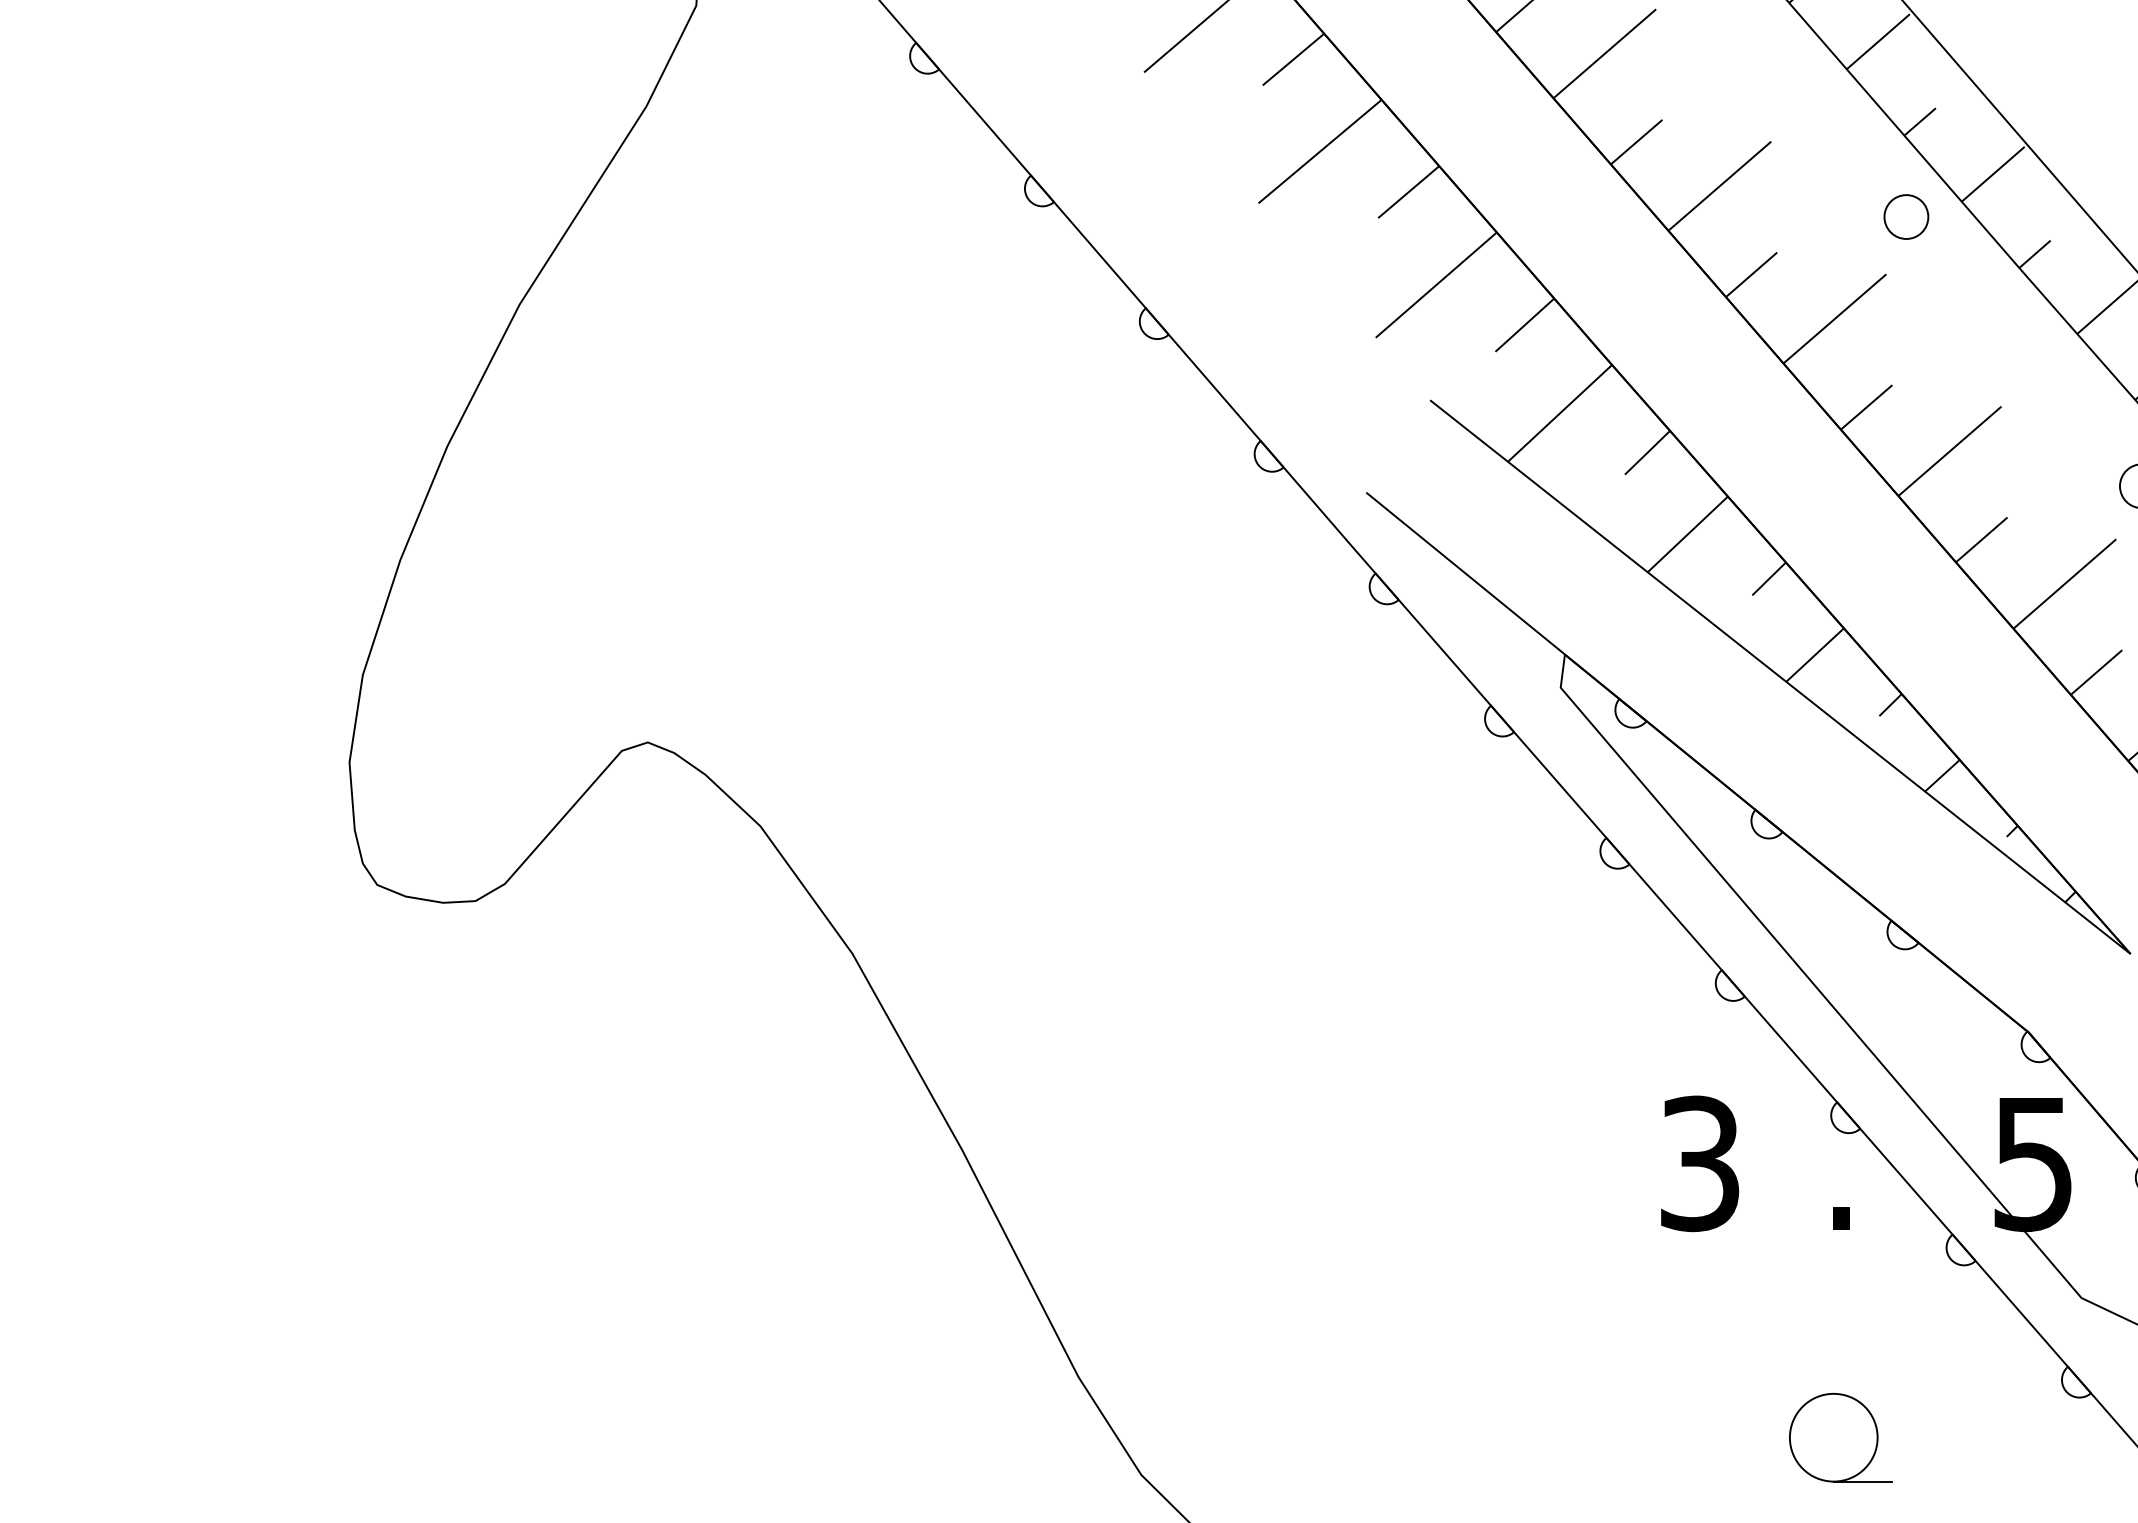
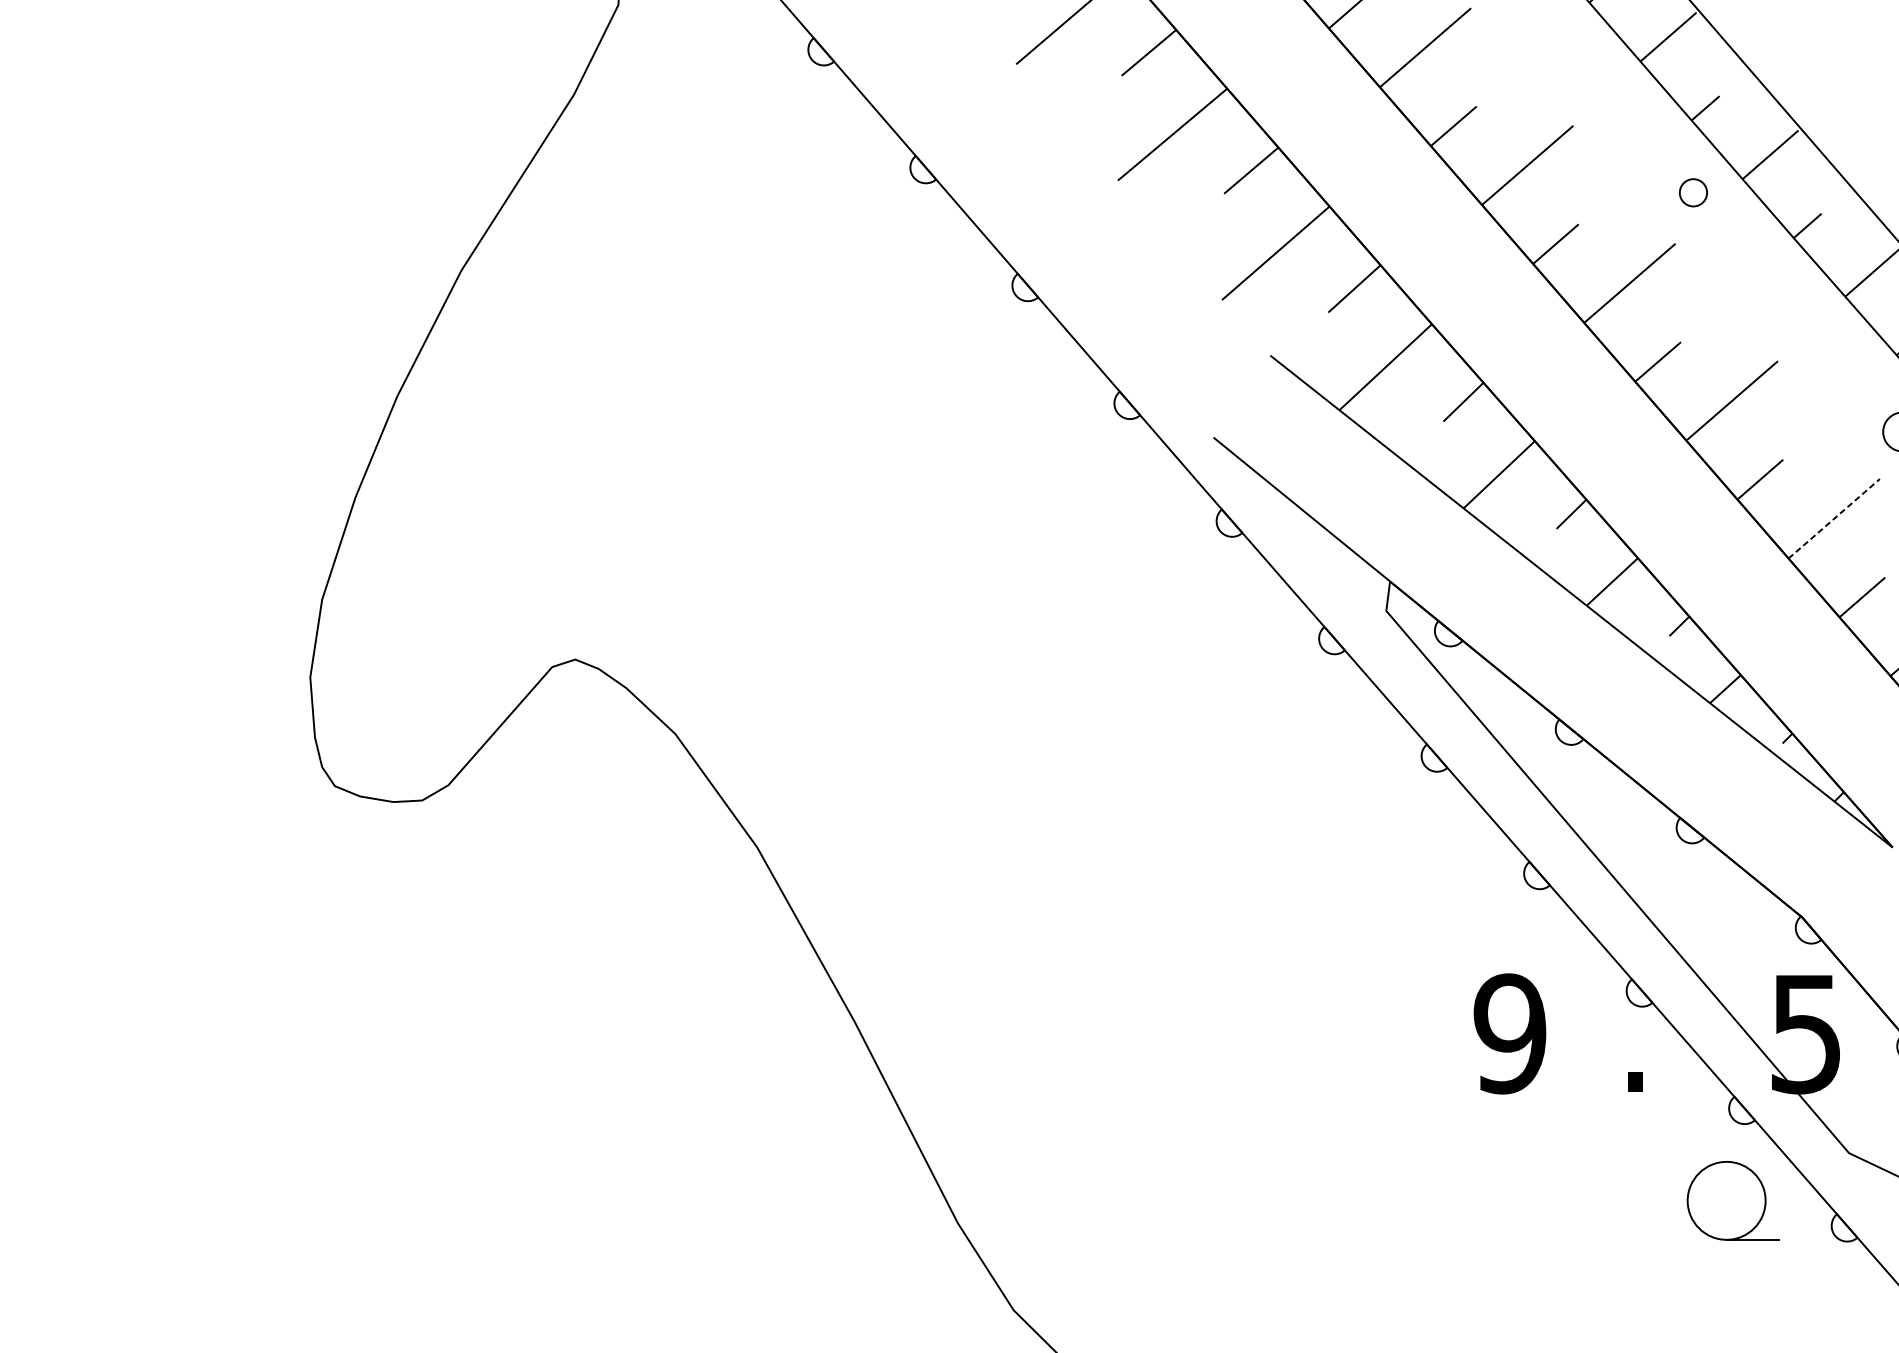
circle: (1906, 216) -> (1693, 192), size x0.7
line: (2065, 583) -> (1834, 518), solid -> dashed
text: (1699, 1163) -> (1509, 1033), 3 -> 9
part: (1840, 1437) -> (1732, 1200), moved

